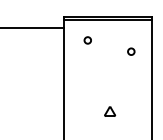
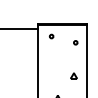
part: (109, 110) -> (73, 75), moved

